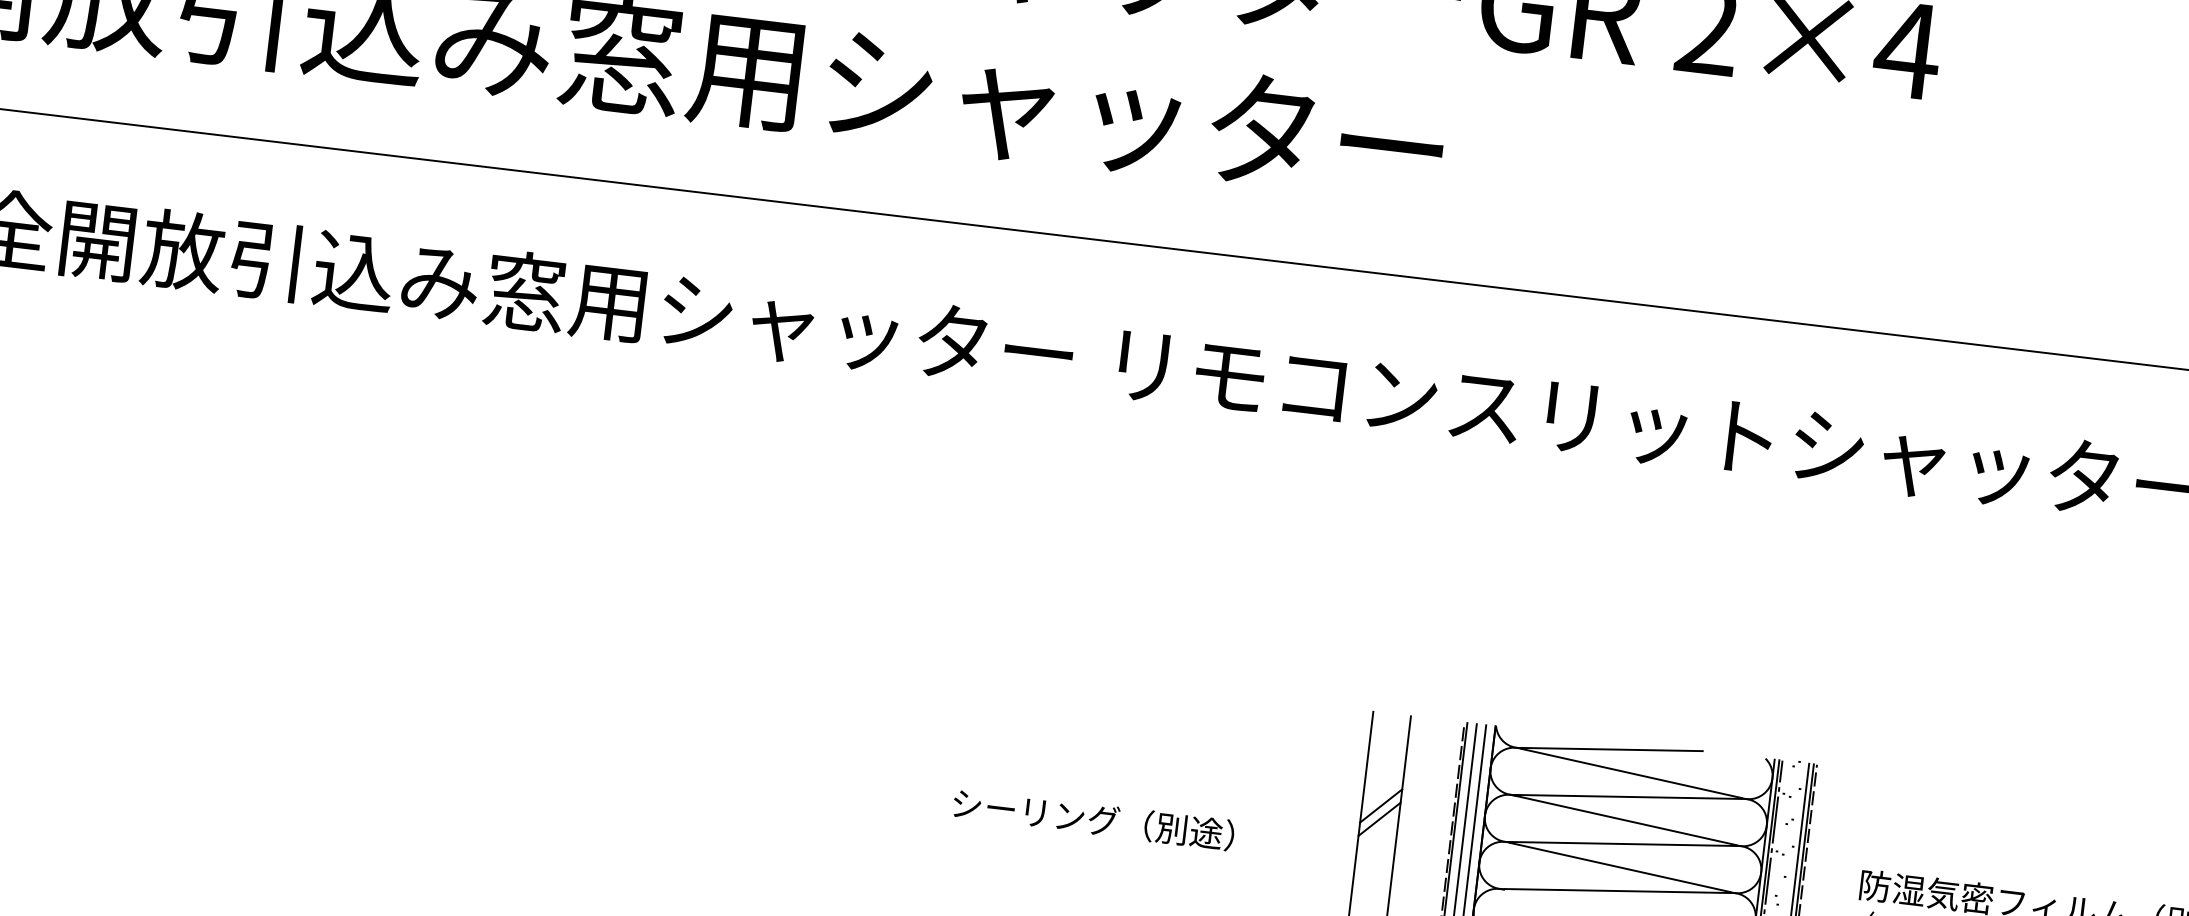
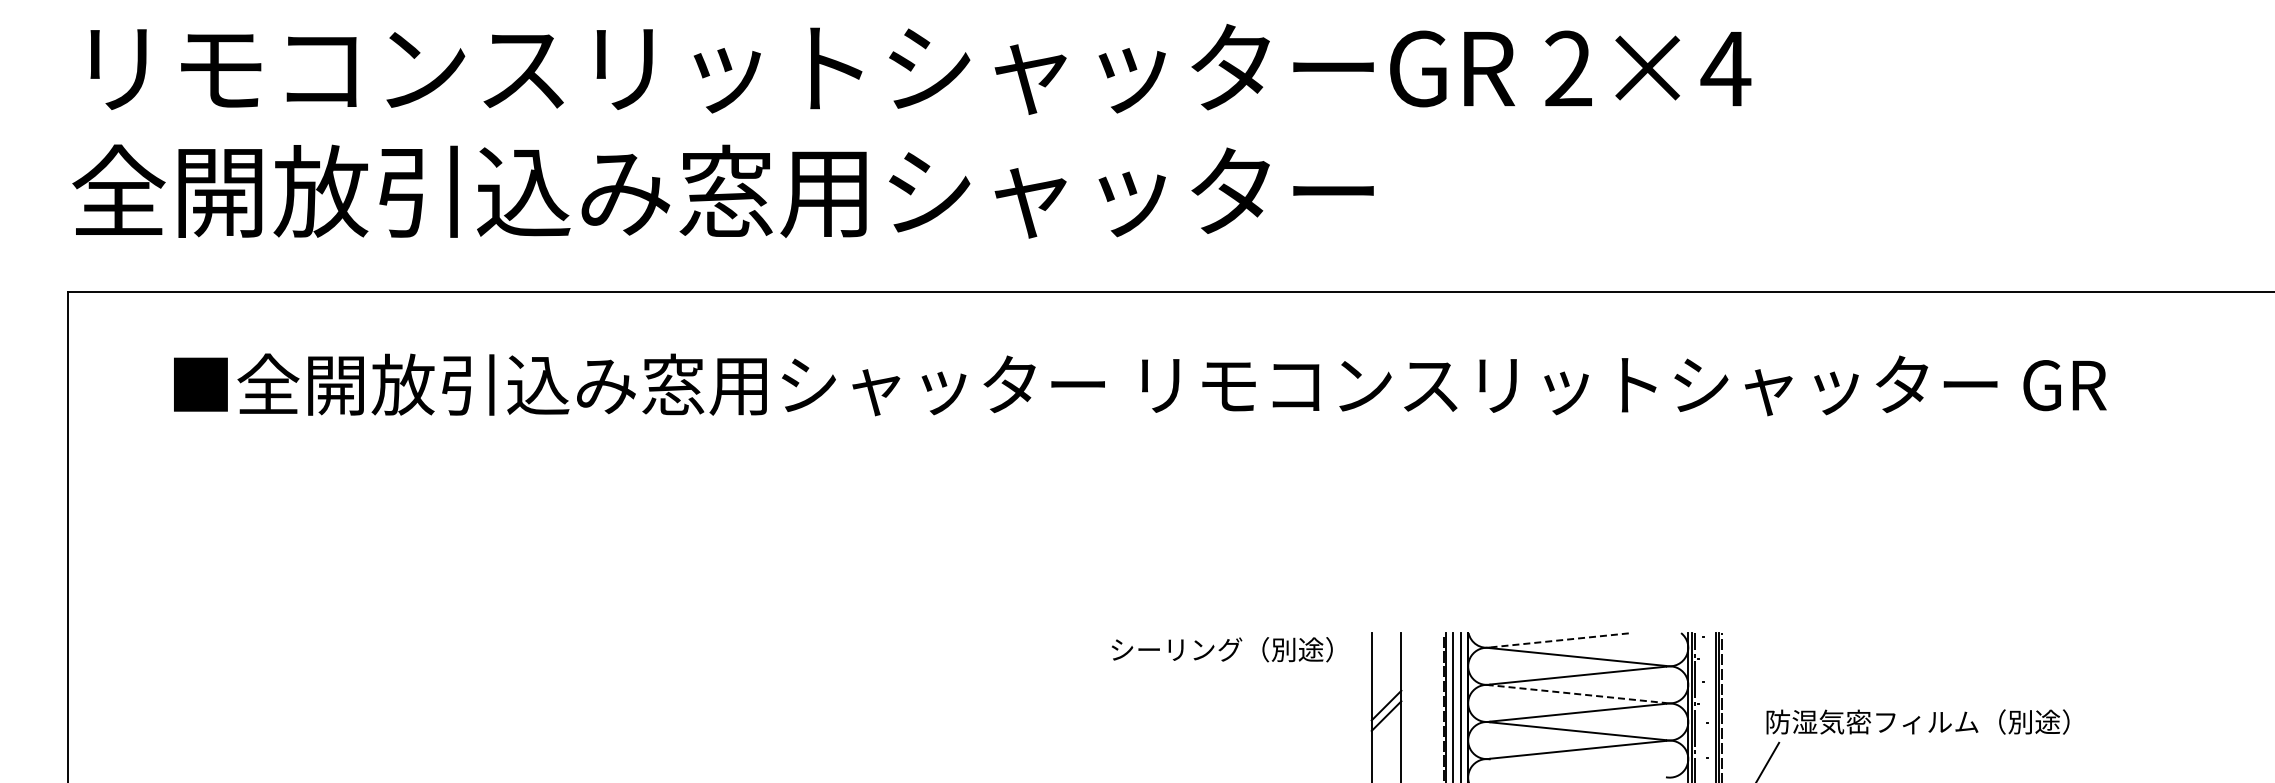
line: (1612, 749) -> (1561, 640), solid -> dashed
text: (1094, 819) -> (1222, 649), moved
line: (1623, 820) -> (1576, 694), solid -> dashed

